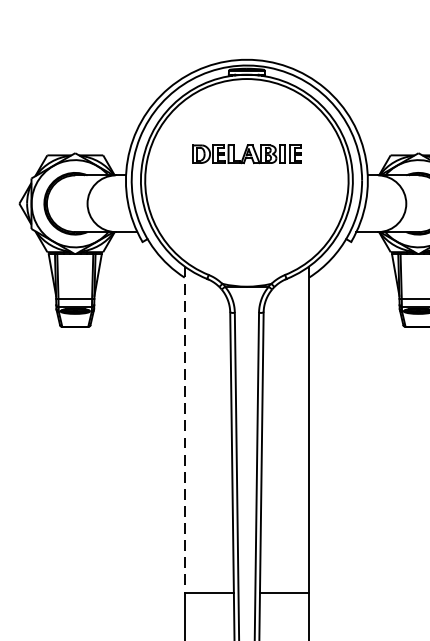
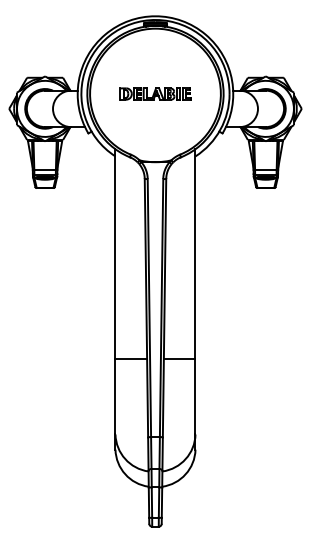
part: (246, 153) -> (155, 93), moved
line: (184, 430) -> (115, 254), dashed -> solid

